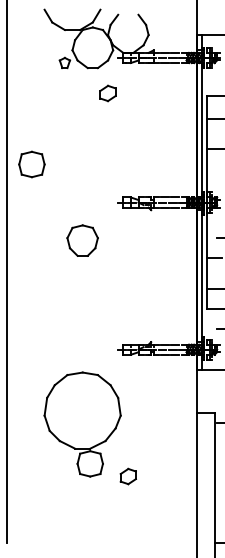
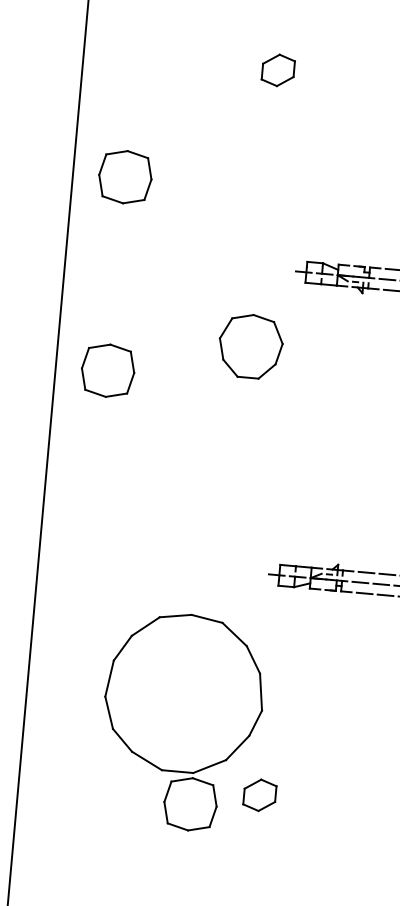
part: (107, 93) -> (277, 70), moved
part: (82, 240) -> (250, 346), moved
part: (31, 258) -> (107, 370), added
part: (127, 476) -> (258, 795), moved

